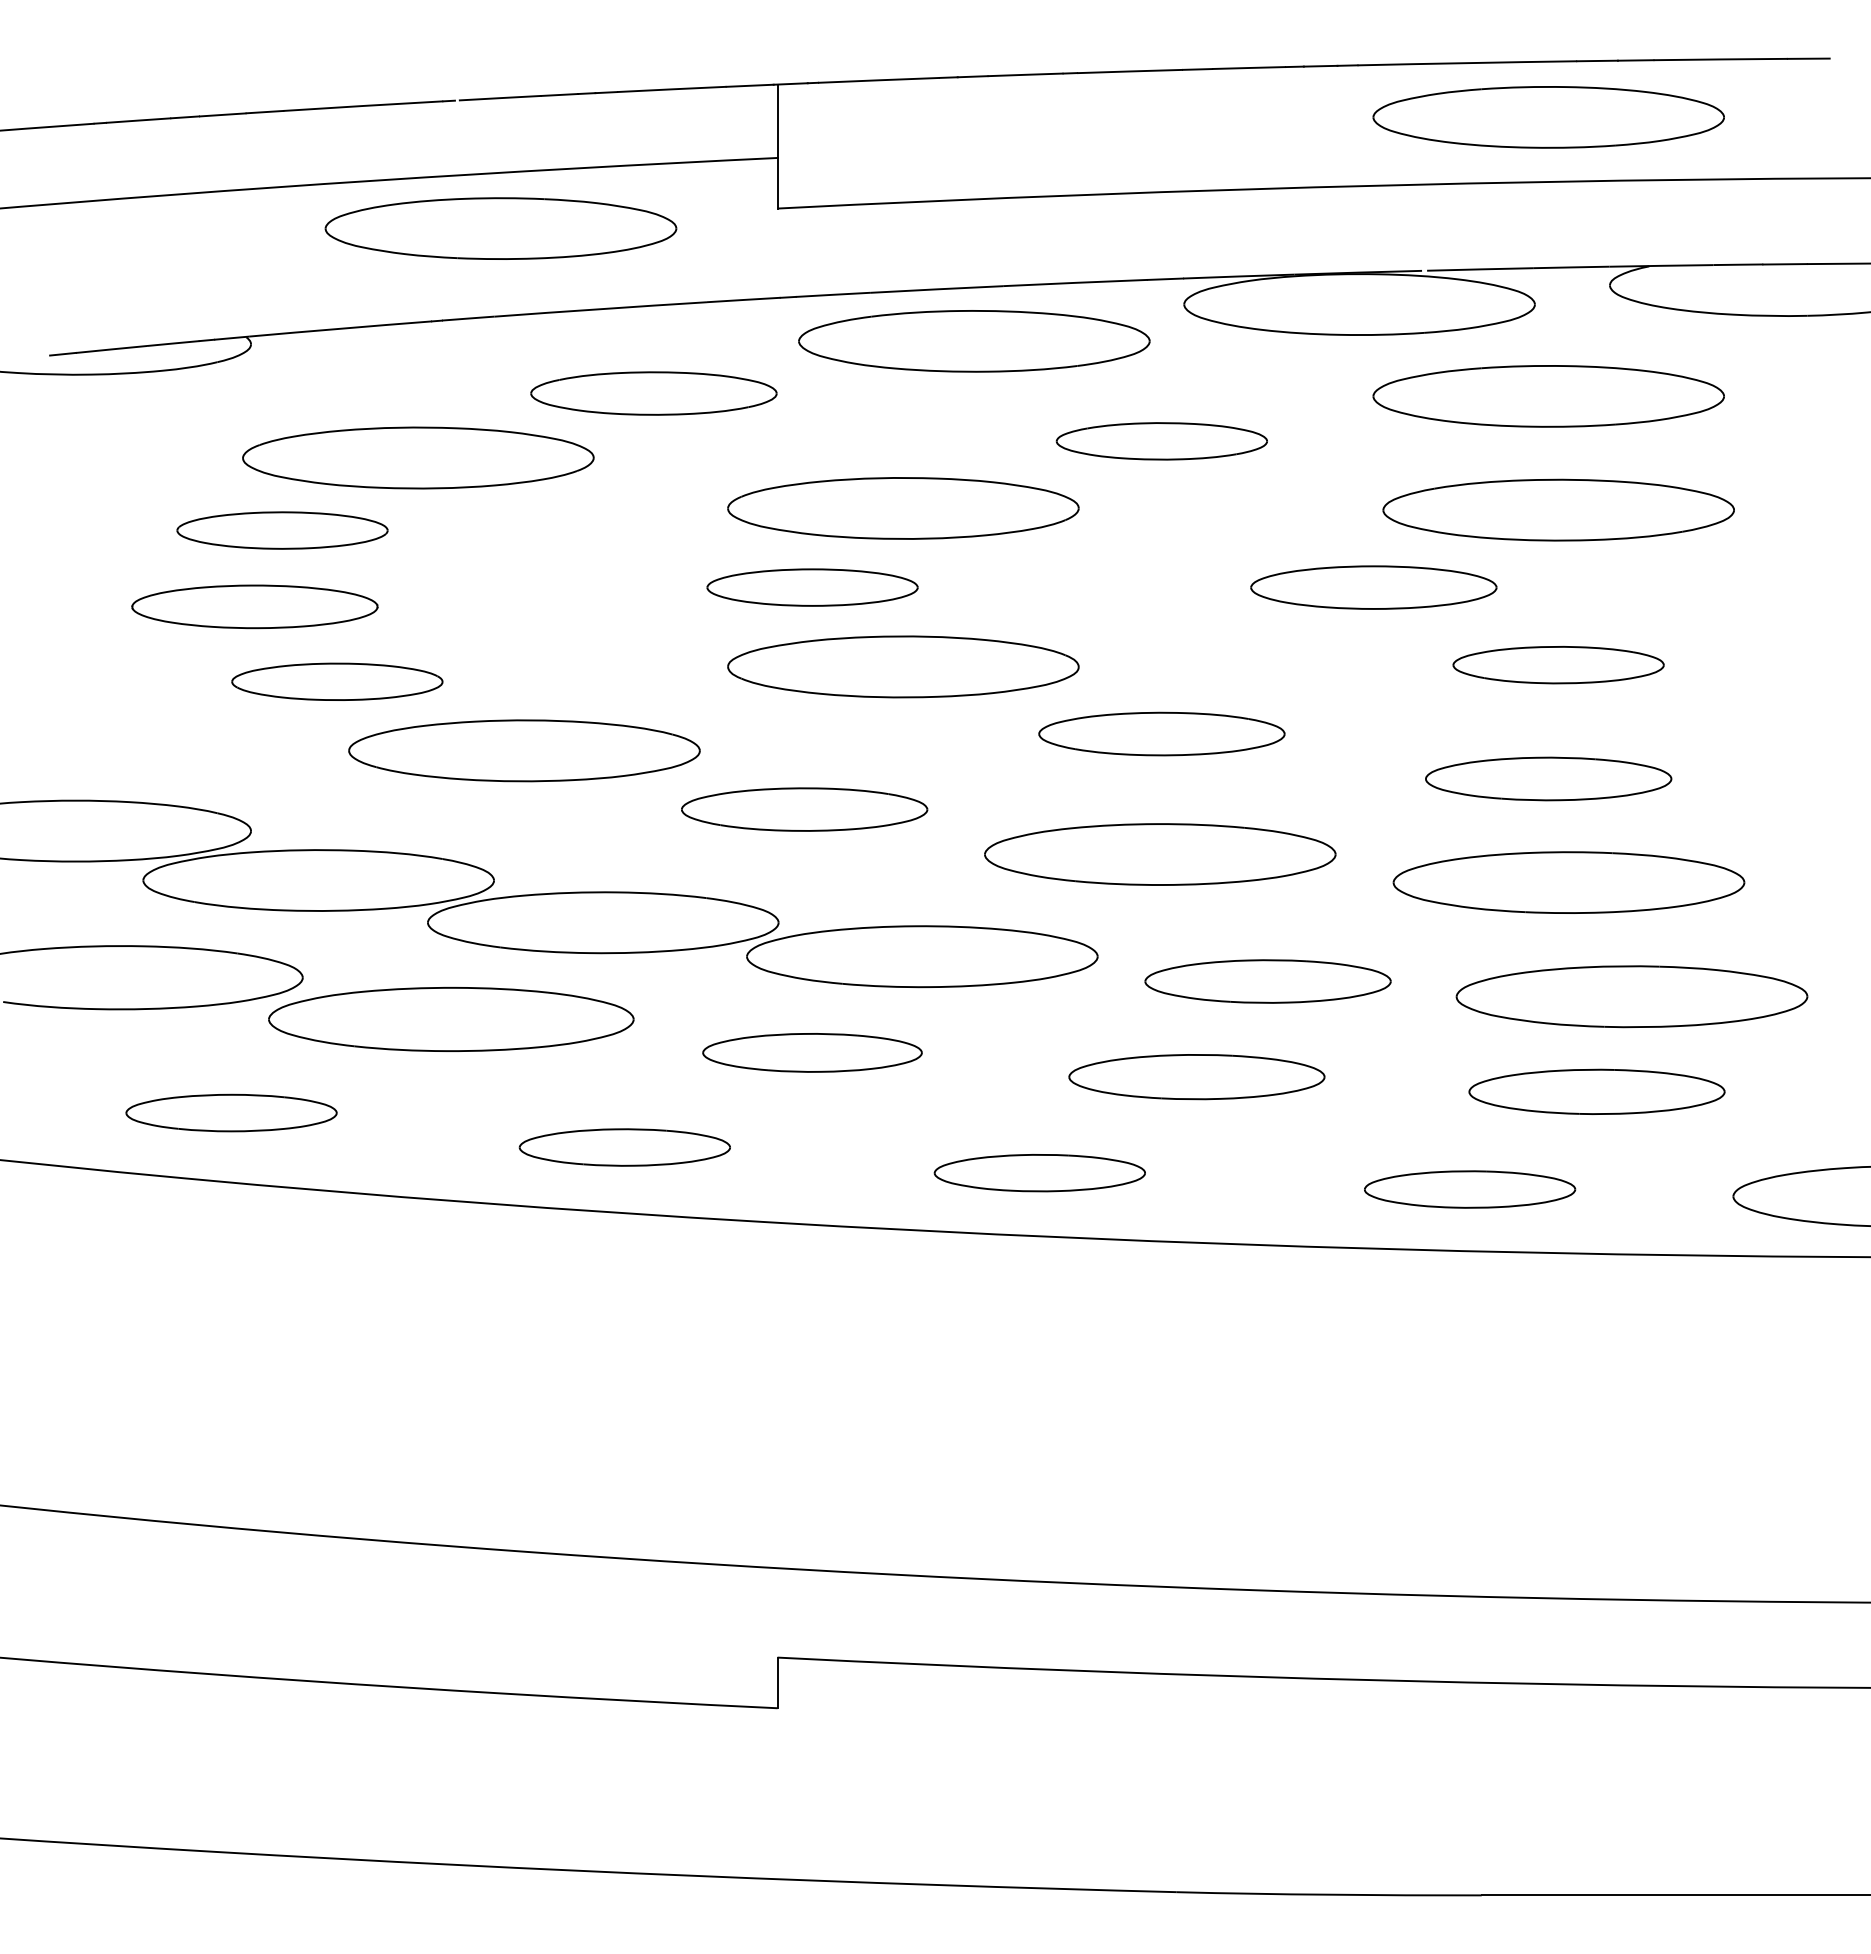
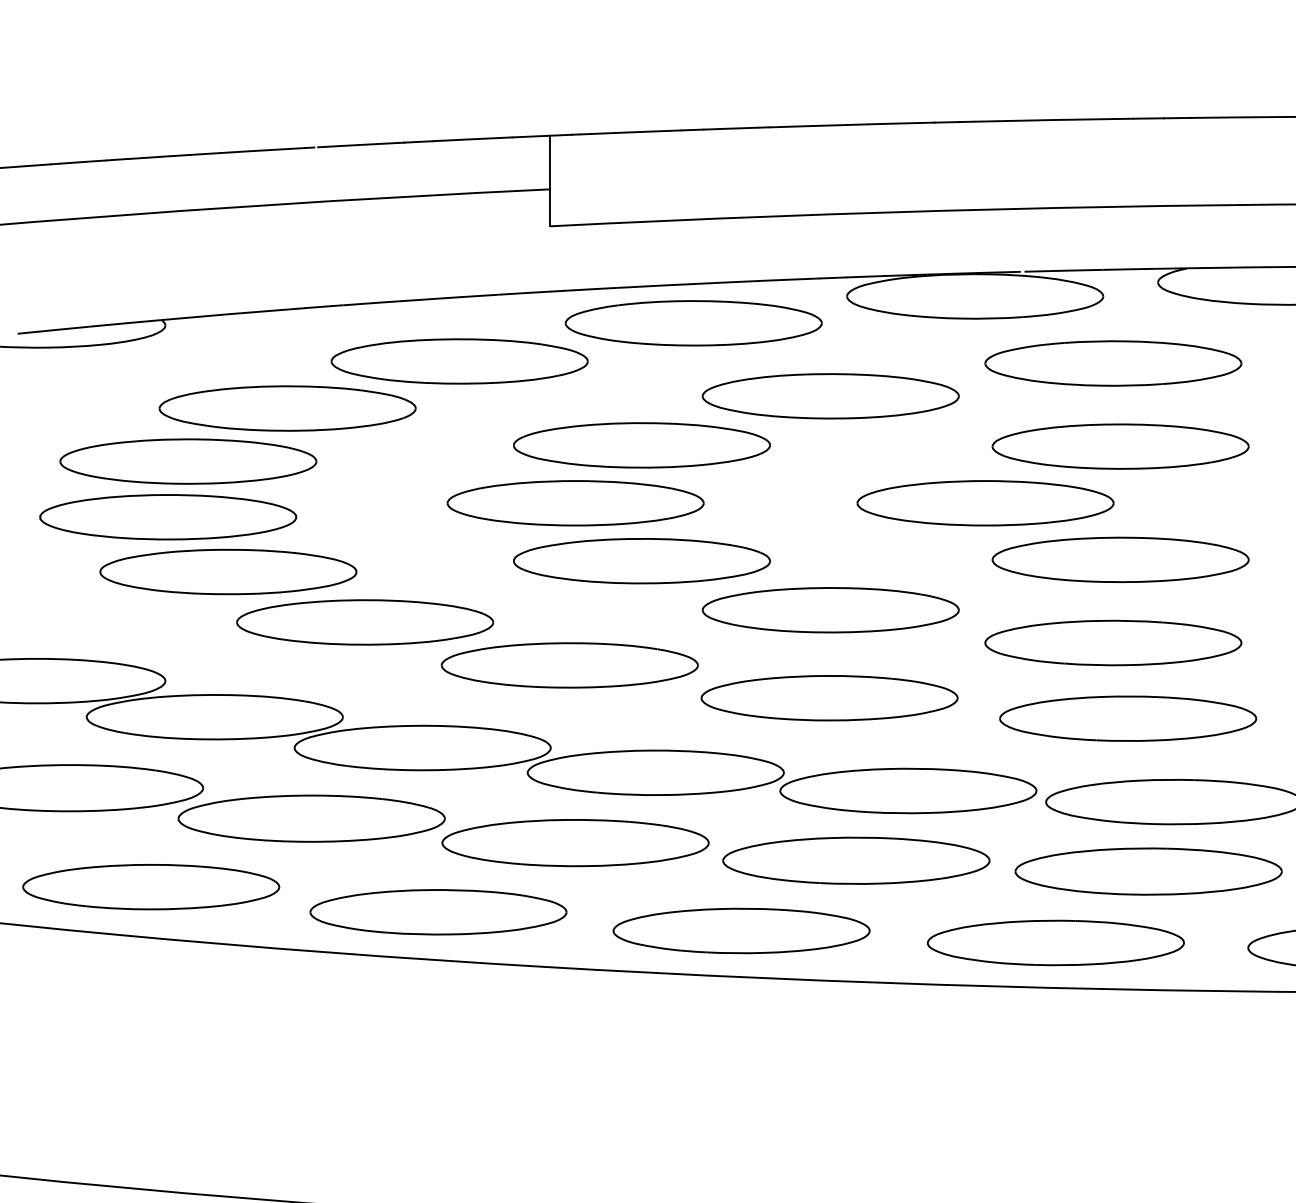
part: (1548, 117) -> (1113, 159), removed
part: (500, 228) -> (347, 240), removed
part: (653, 393) -> (459, 361), size x1.43
part: (1161, 441) -> (830, 396), size x1.67
part: (282, 530) -> (188, 461), size x1.67
part: (812, 587) -> (575, 503), size x1.67
part: (1373, 587) -> (985, 503), size x1.43
part: (254, 606) -> (167, 517), size x1.43
part: (1558, 664) -> (1120, 559), size x1.67
part: (337, 681) -> (228, 571), size x1.67
part: (1161, 733) -> (830, 609), size x1.43
part: (1548, 778) -> (1113, 642), size x1.43
part: (804, 809) -> (569, 665), size x1.43
part: (1267, 981) -> (907, 790), size x1.43
part: (812, 1052) -> (575, 842), size x1.67
part: (1196, 1076) -> (856, 860), size x1.43
part: (1596, 1091) -> (1148, 871), size x1.43
part: (231, 1112) -> (151, 886), size x1.67
part: (624, 1147) -> (438, 912), size x1.67
part: (1039, 1172) -> (741, 930), size x1.67
part: (1469, 1189) -> (1055, 942), size x1.67

